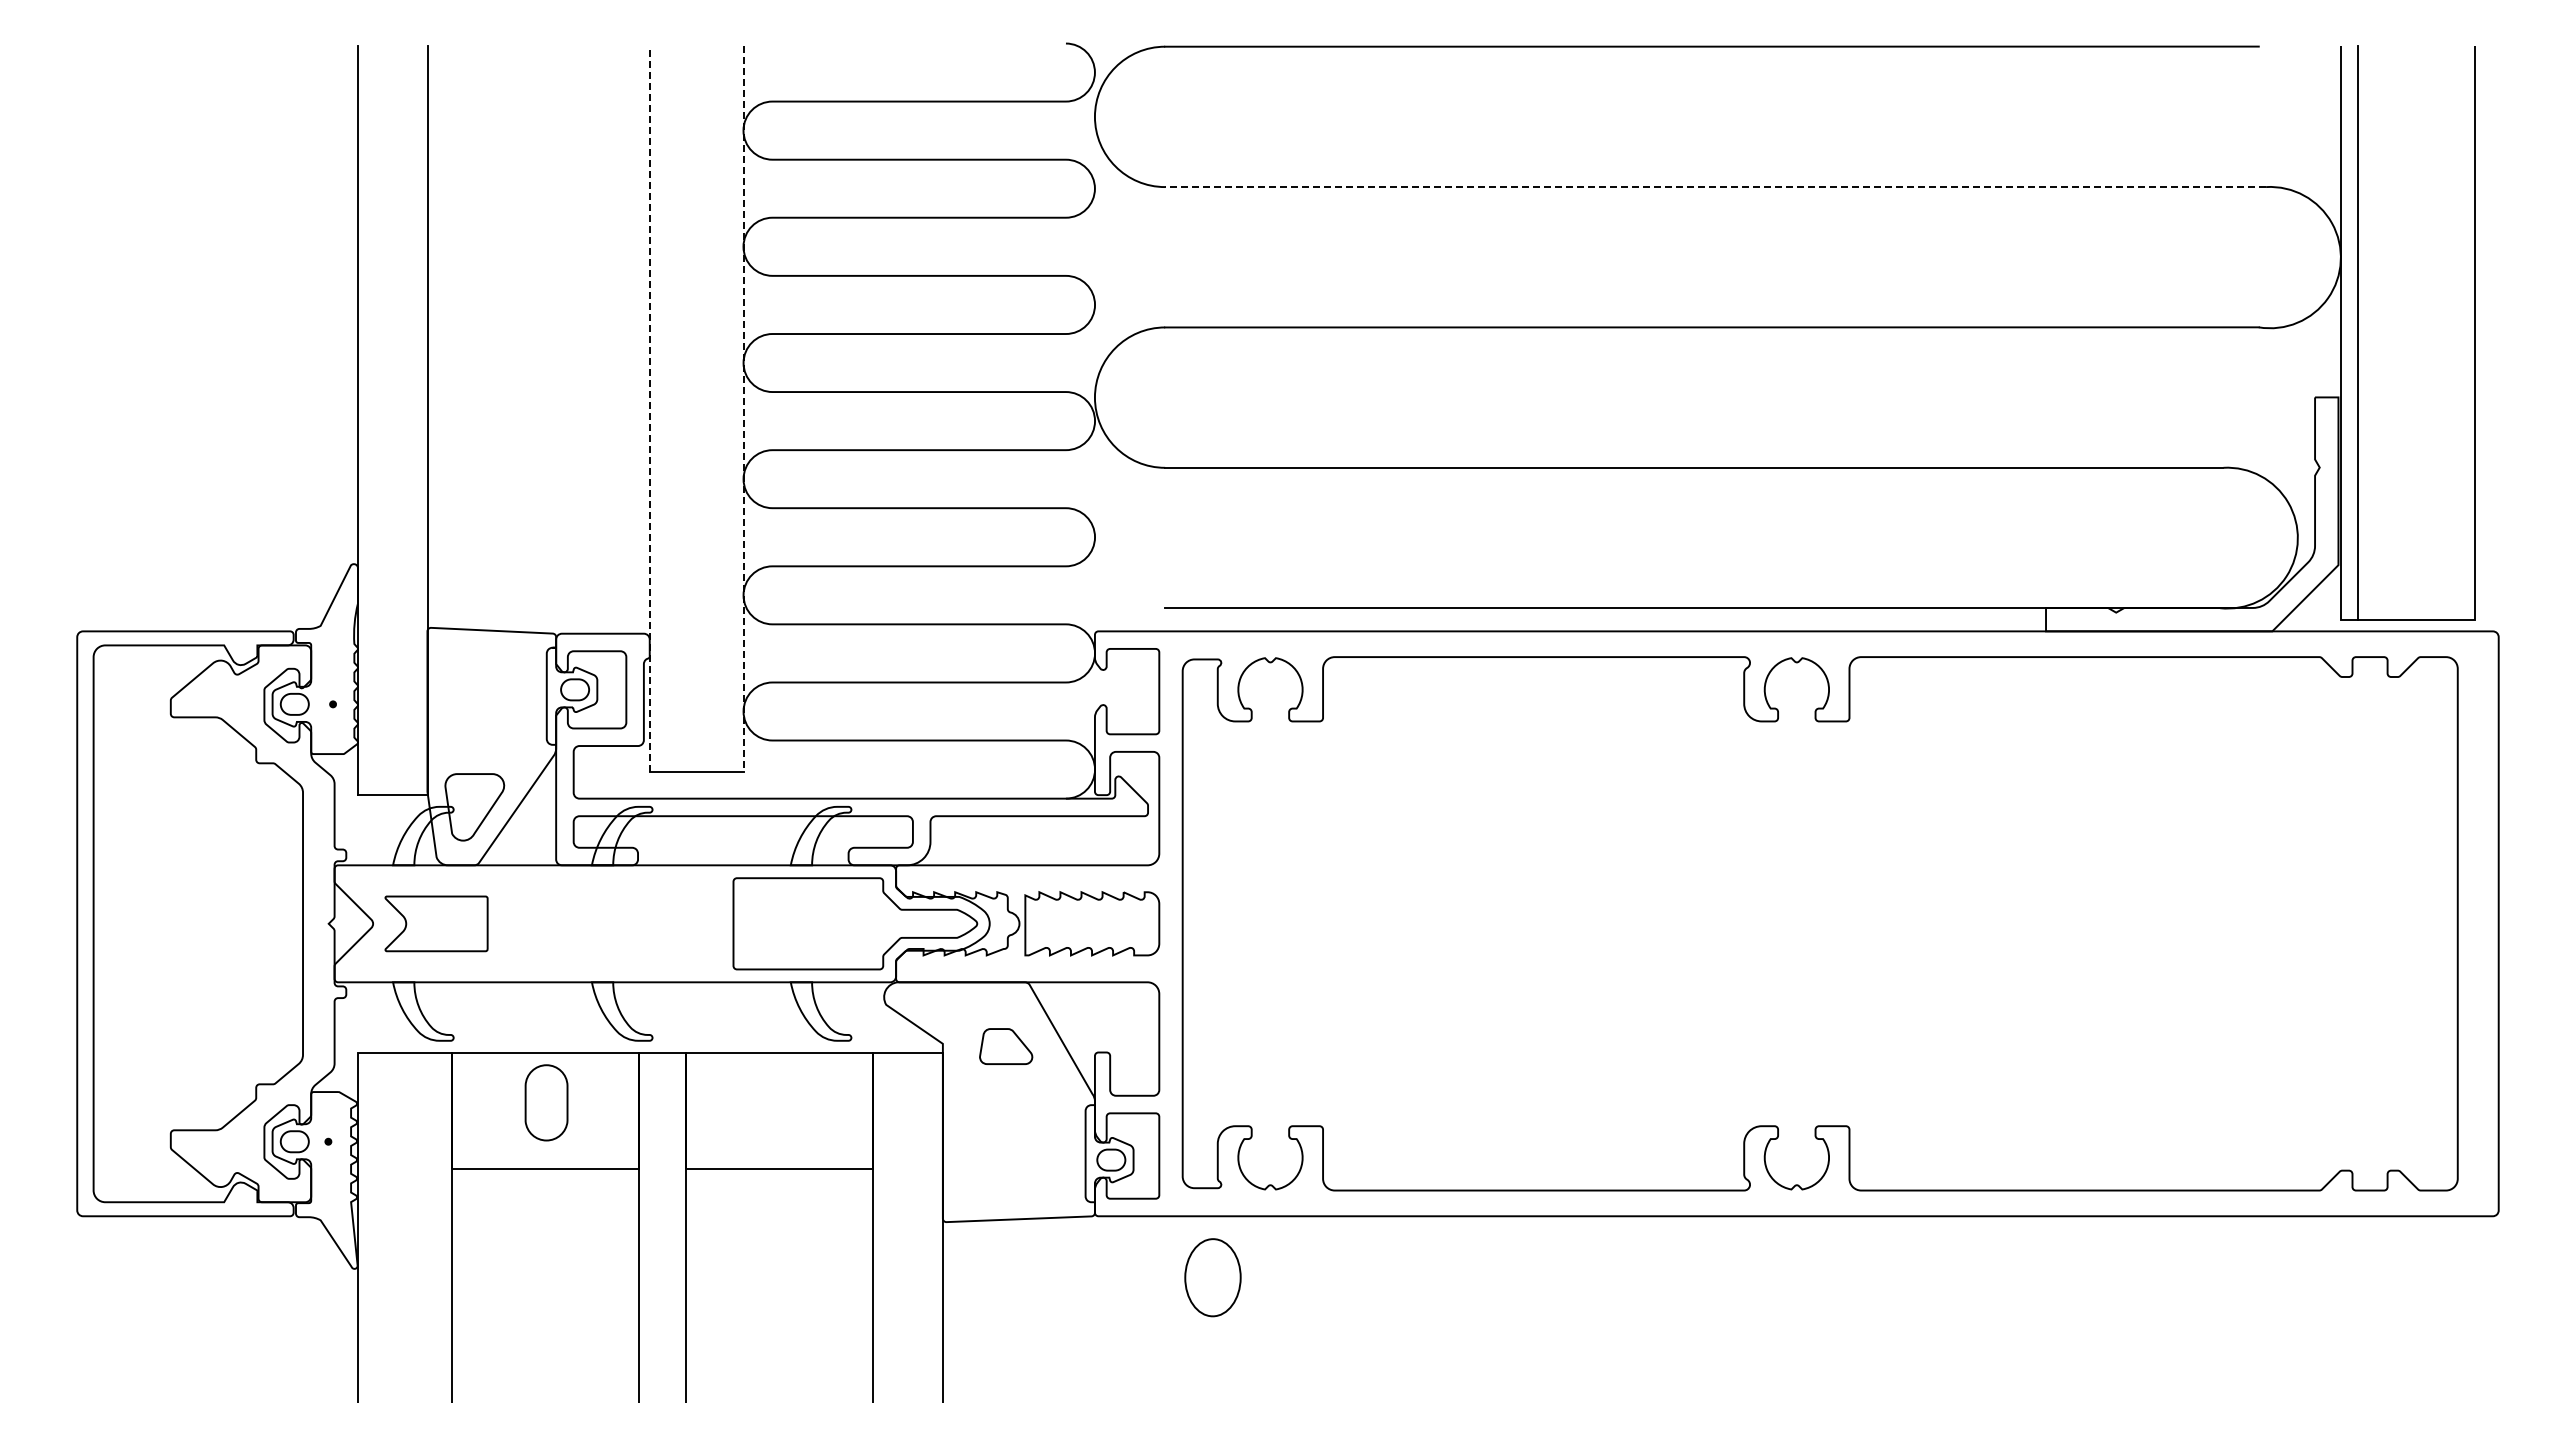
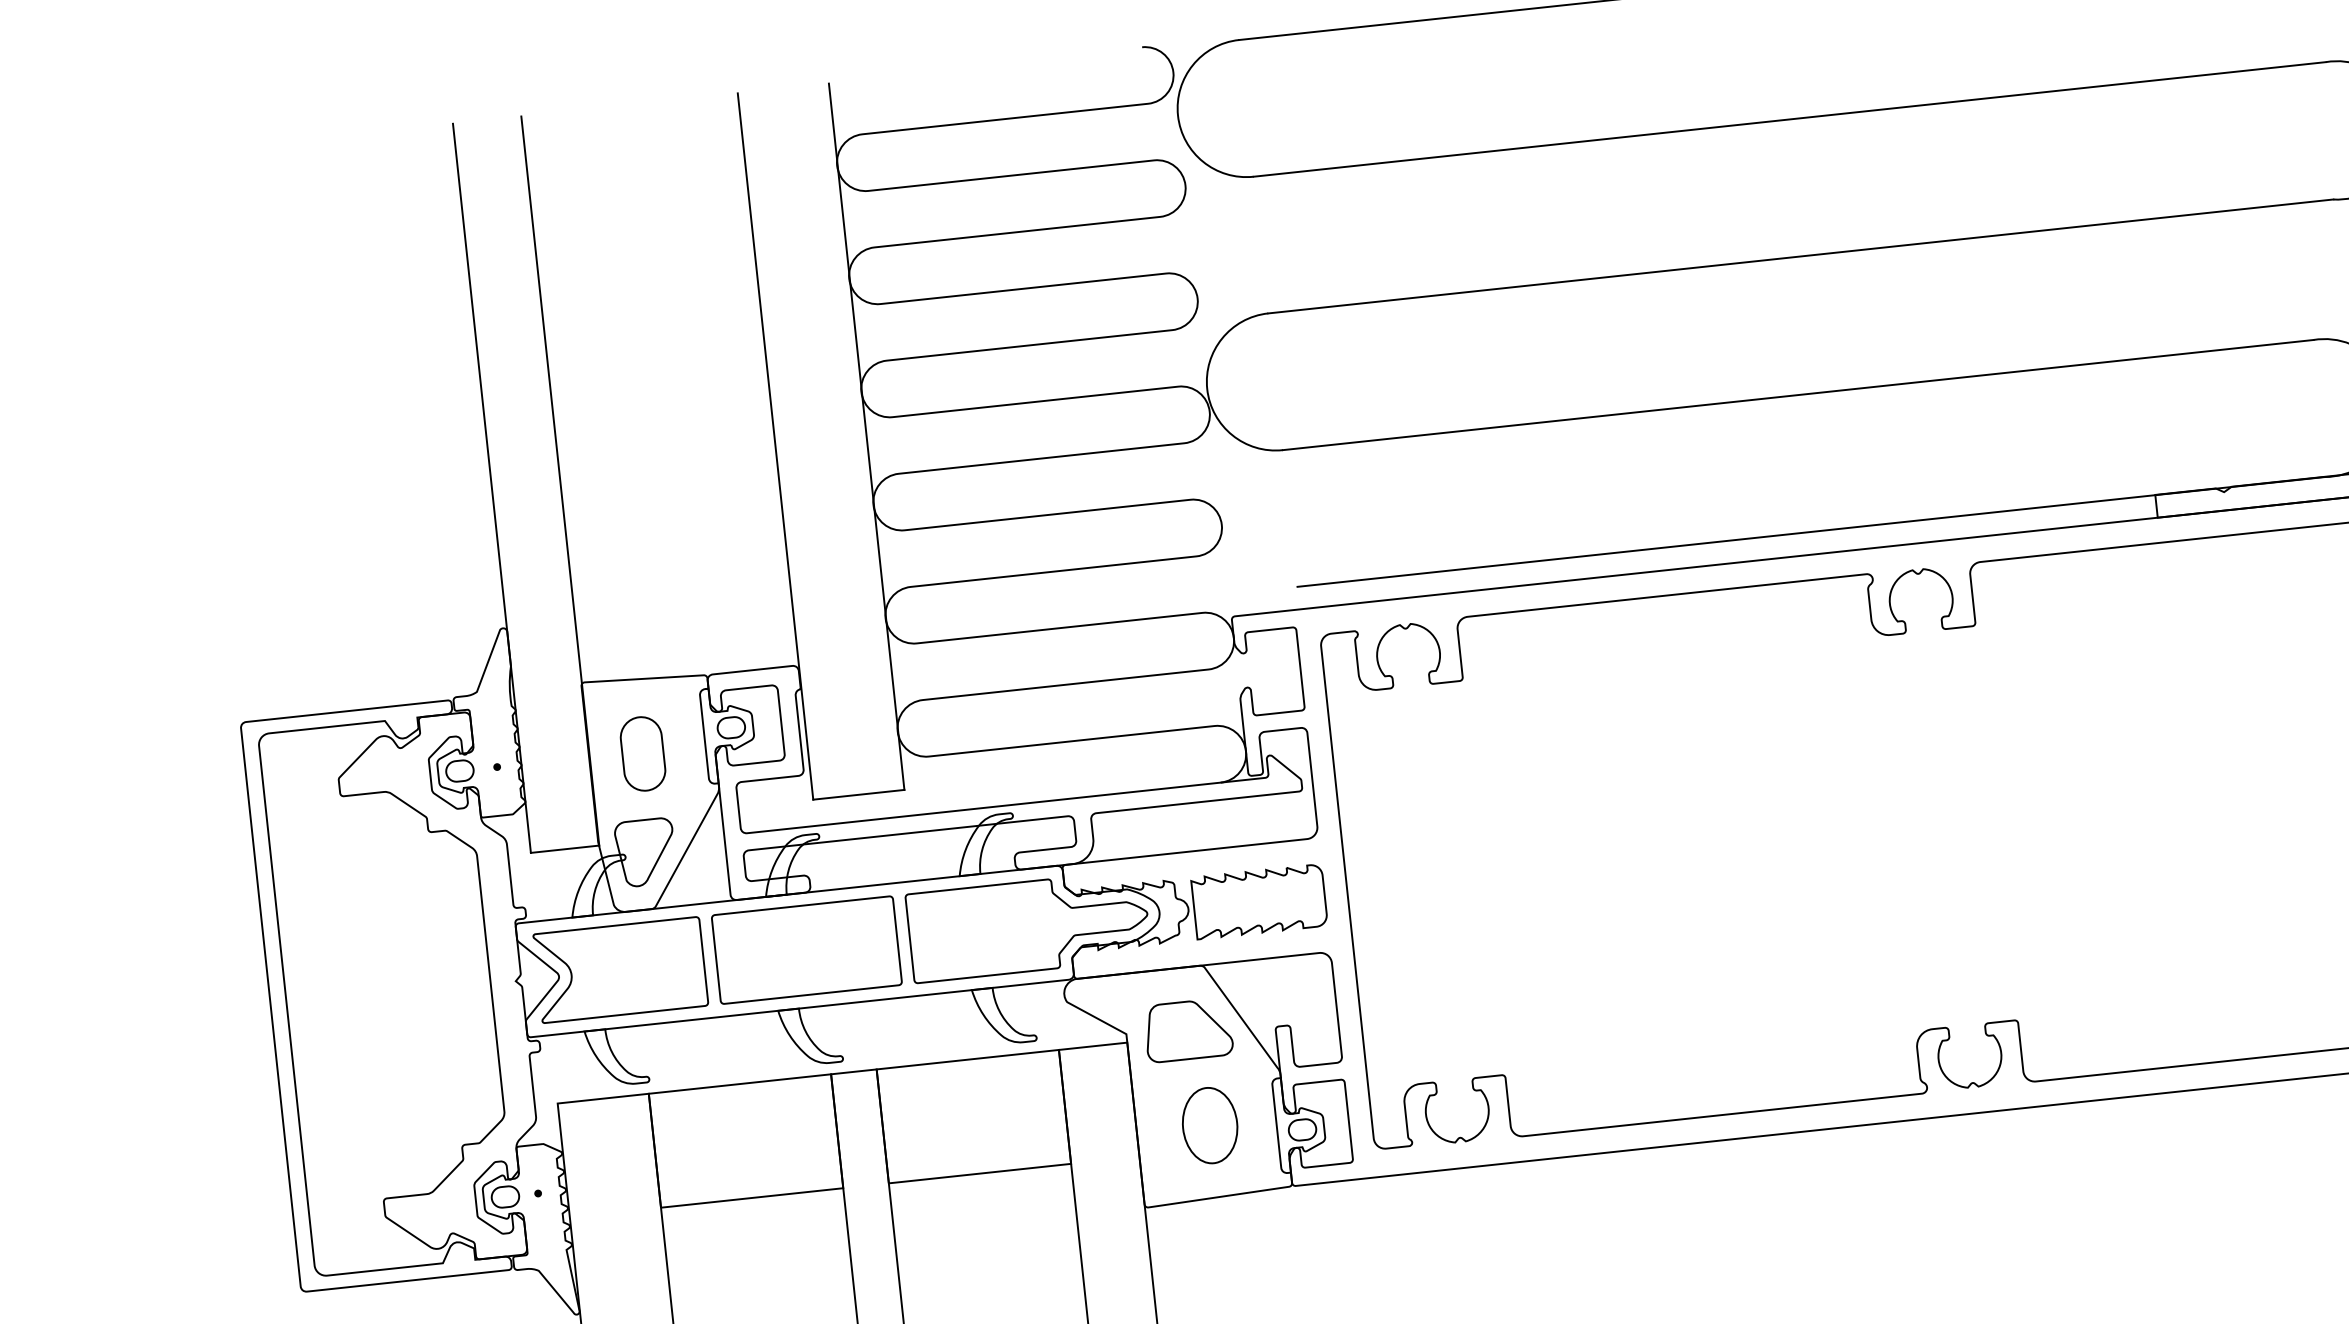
line: (1715, 187) -> (1789, 119), dashed -> solid
line: (650, 409) -> (775, 446), dashed -> solid
line: (744, 409) -> (867, 437), dashed -> solid
part: (436, 923) -> (620, 969), size x1.67
part: (627, 923) -> (806, 949), added
part: (1005, 1046) -> (1187, 1030), size x1.67
part: (546, 1102) -> (642, 753), moved
part: (1212, 1277) -> (1209, 1125), moved

